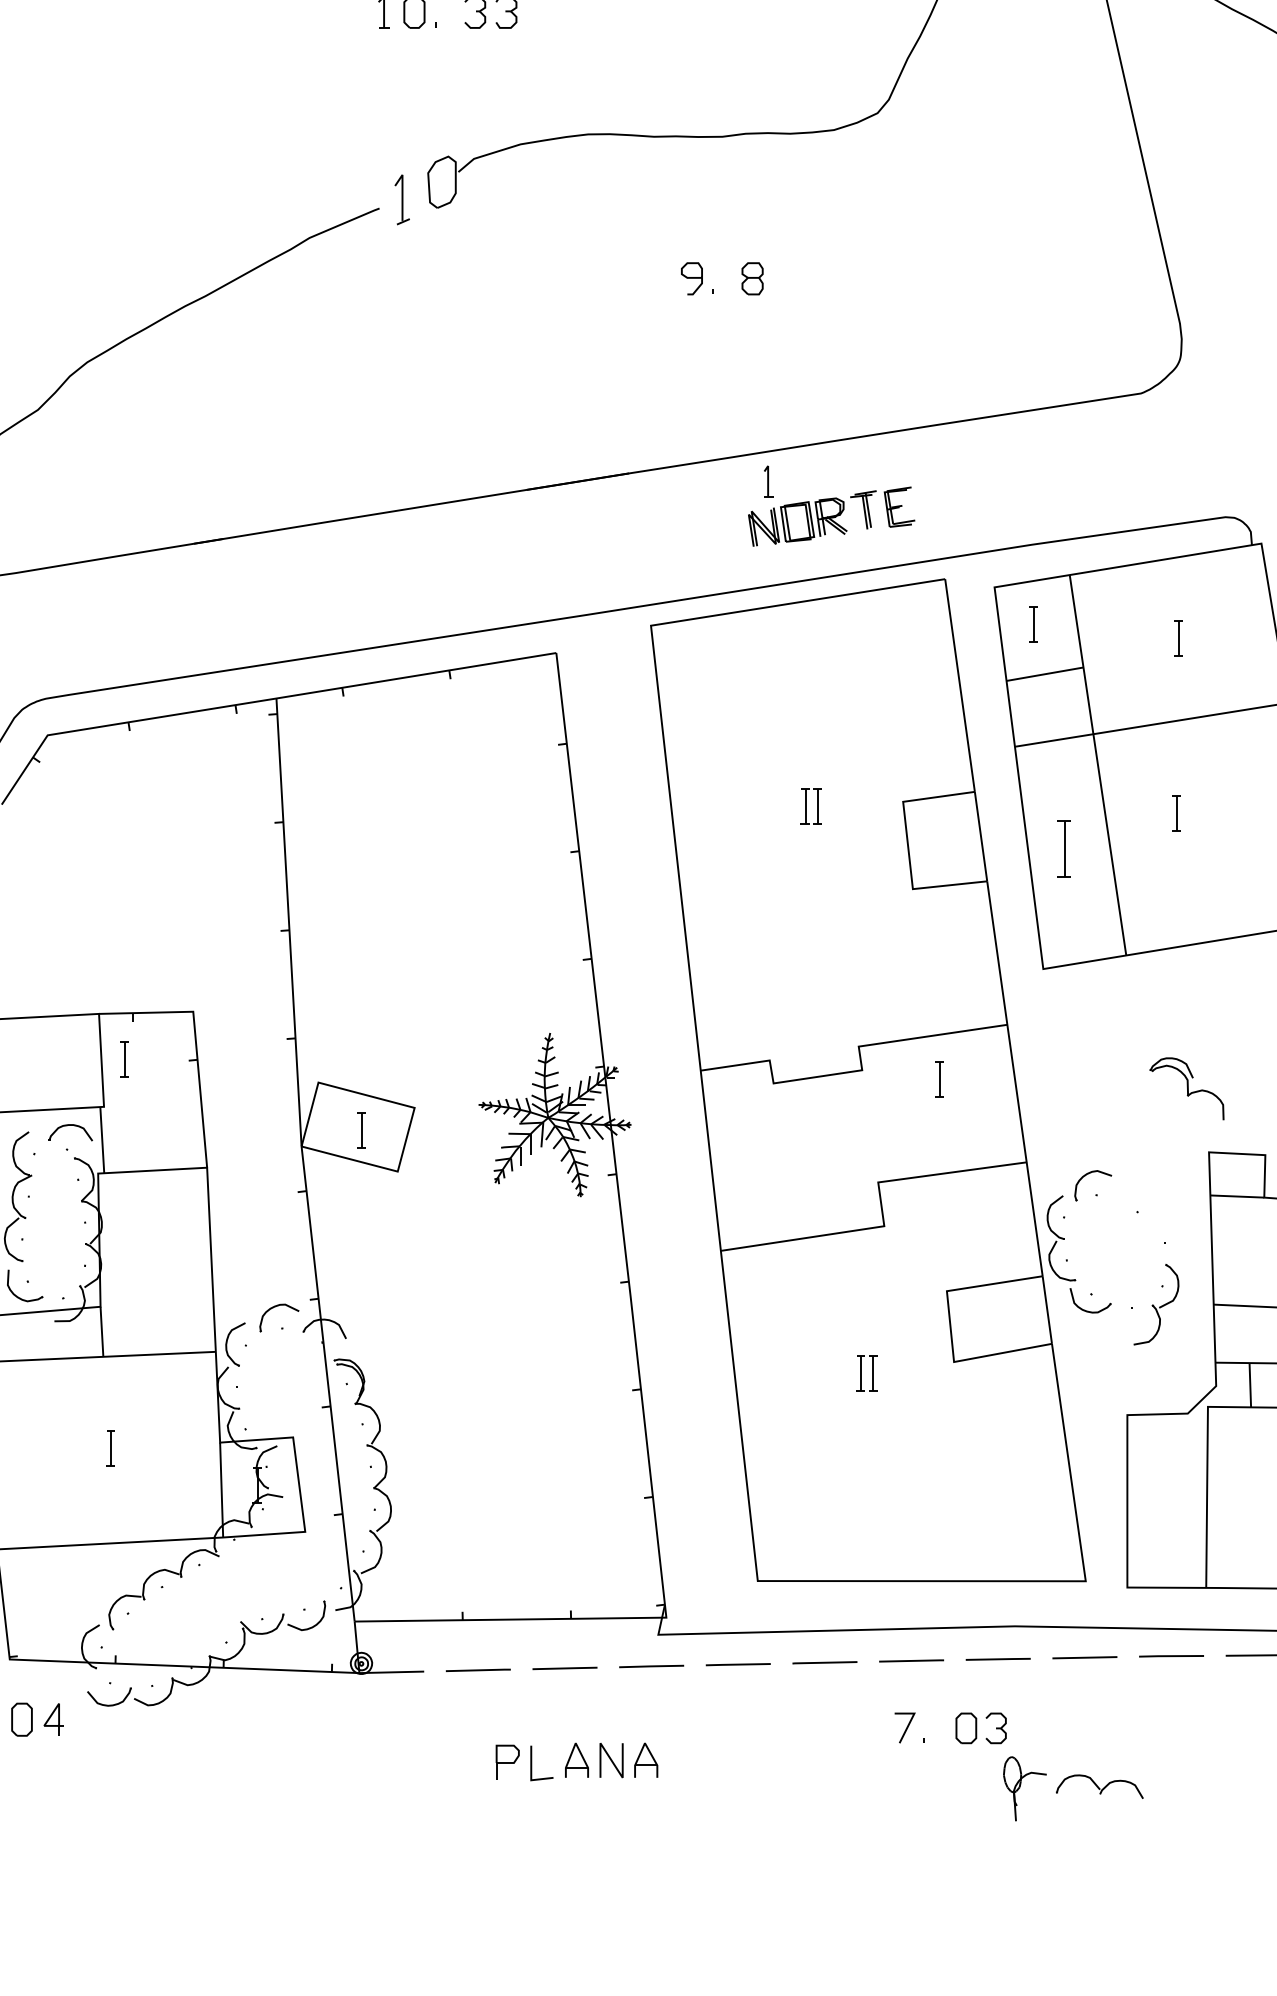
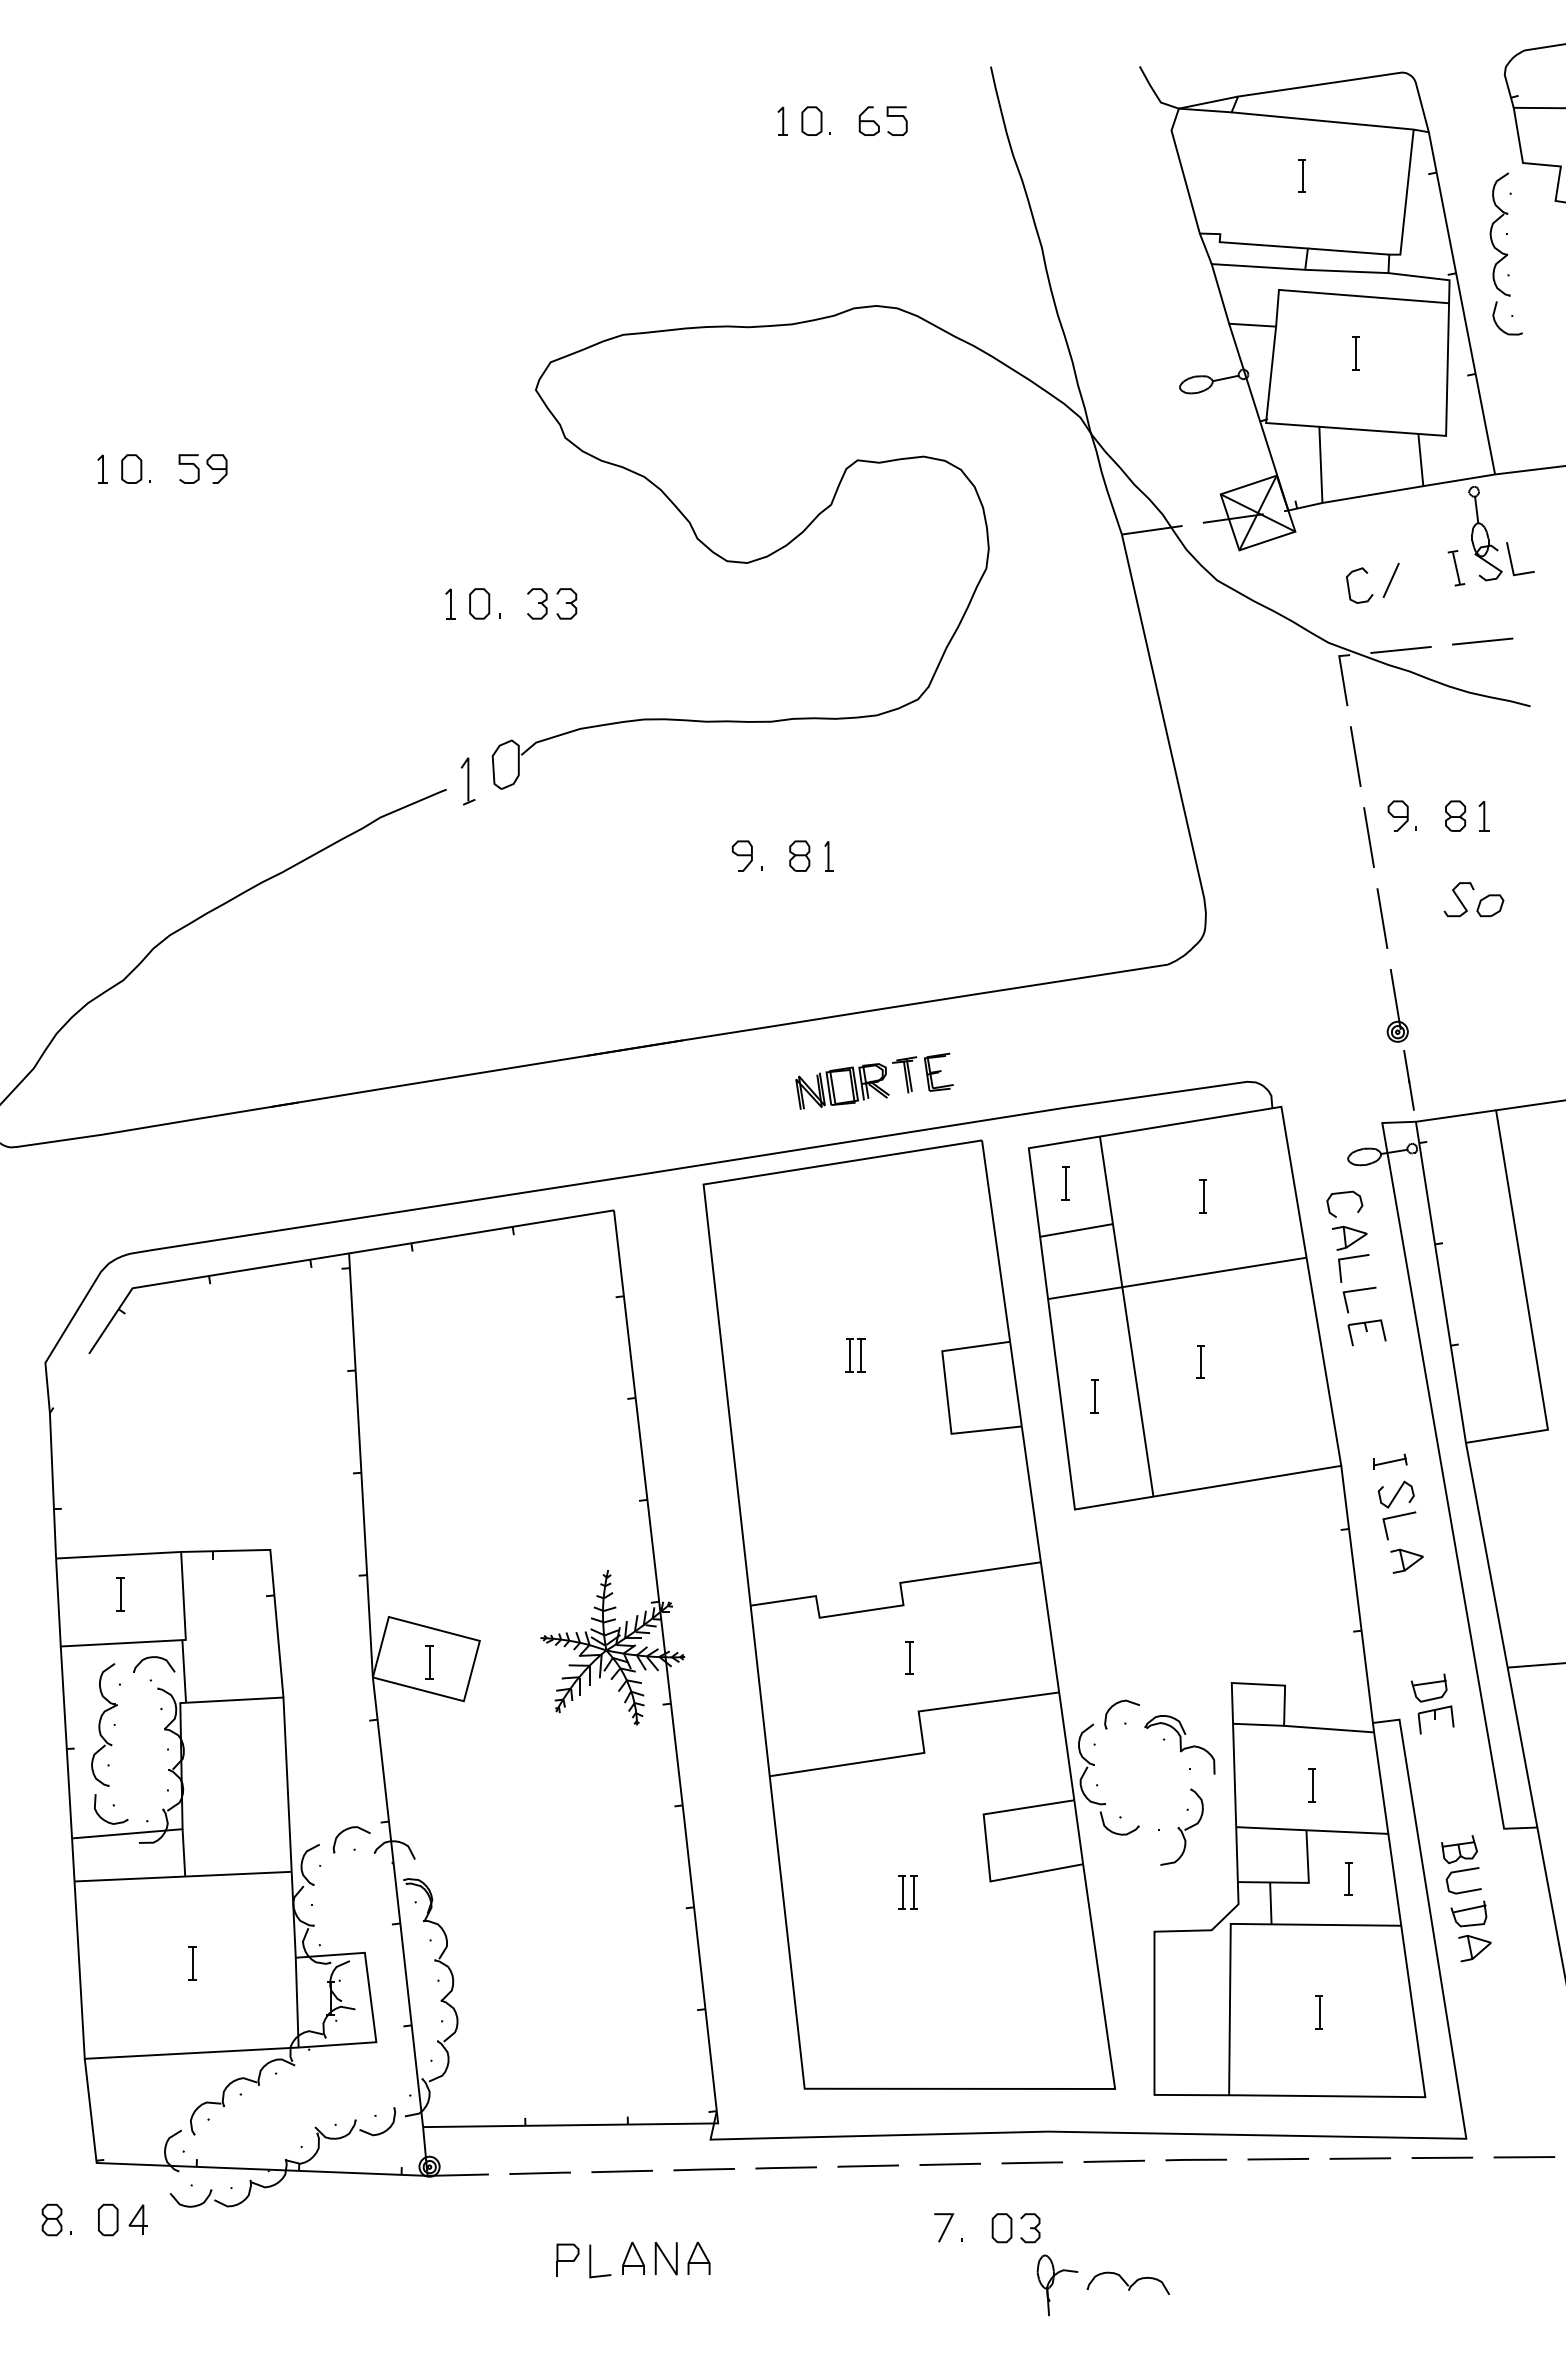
part: (768, 482) -> (828, 856), moved
part: (1063, 849) -> (1094, 1396), size x0.62
part: (124, 1058) -> (120, 1594), moved
part: (939, 1078) -> (909, 1657), moved
part: (1186, 1088) -> (1179, 1744), moved

